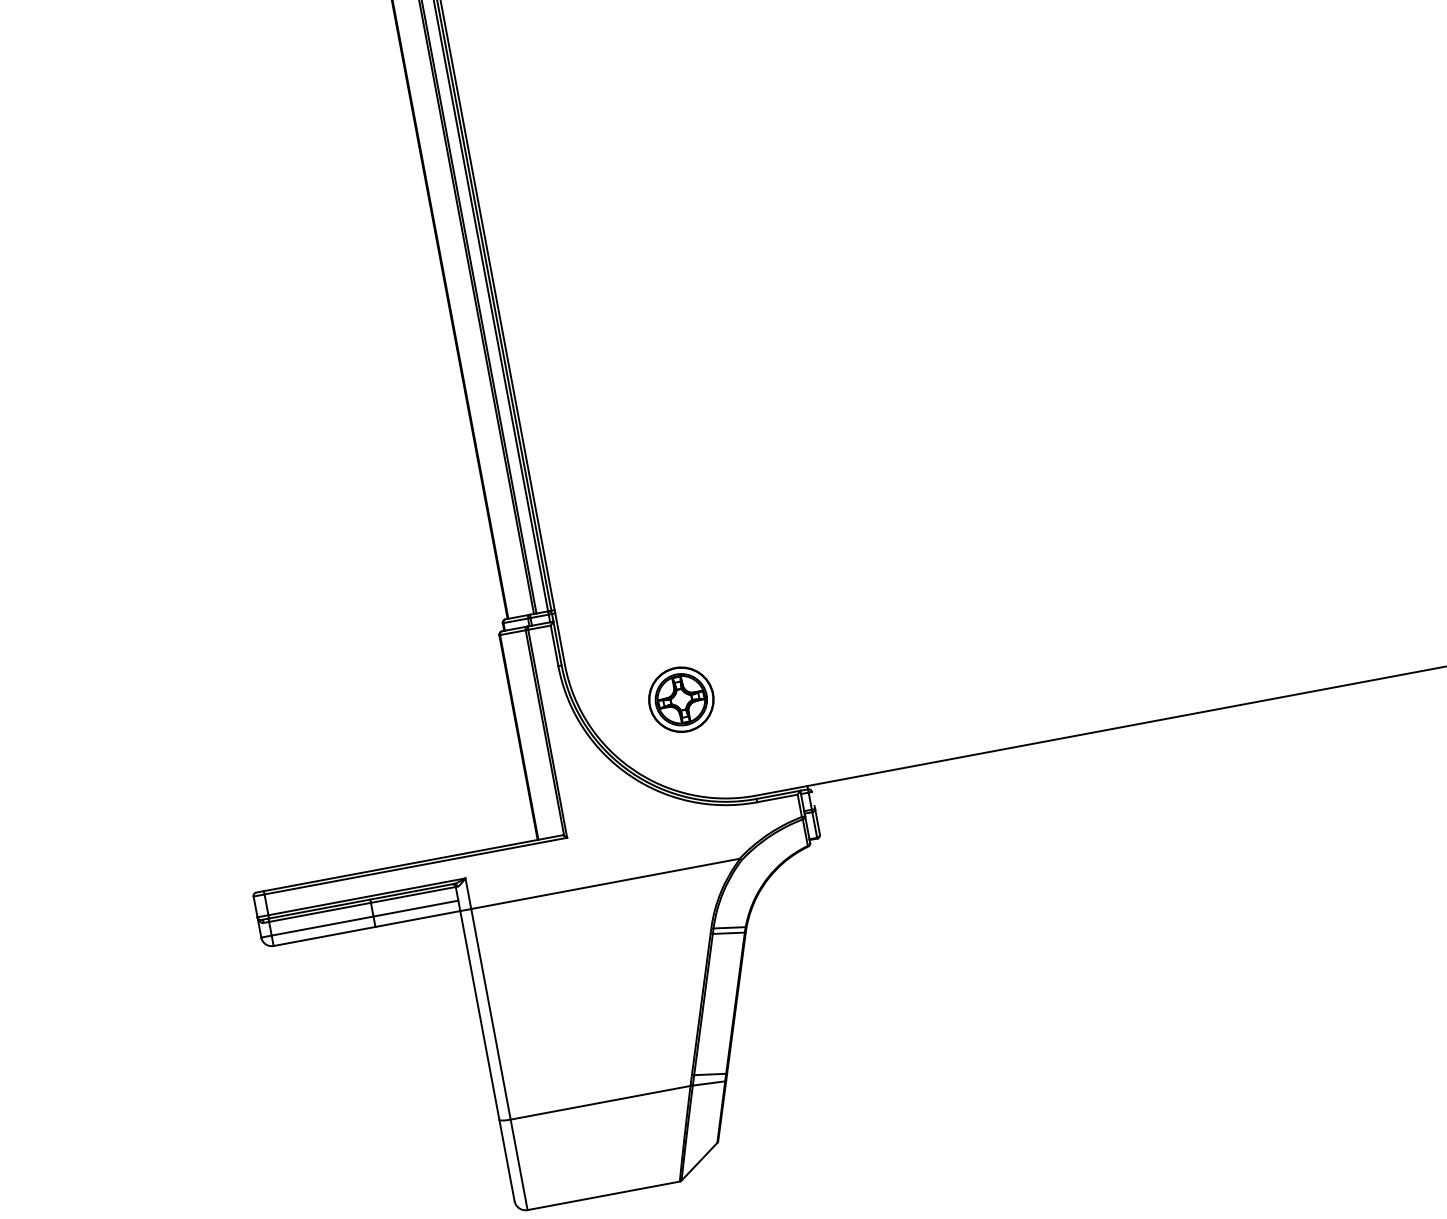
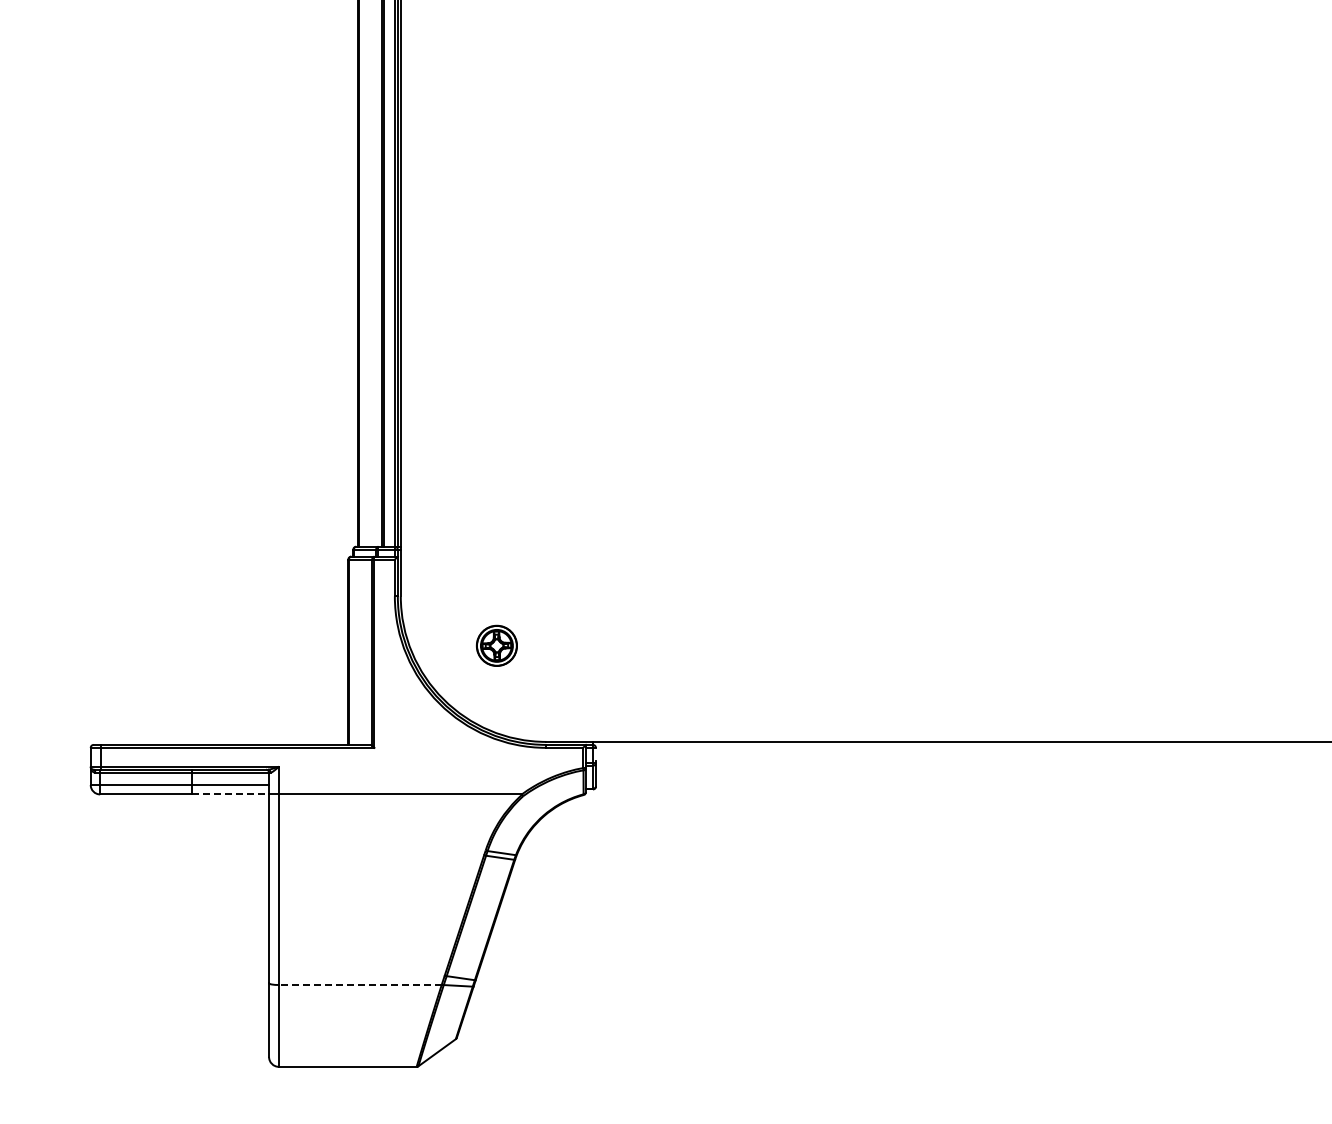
part: (680, 699) -> (496, 645), size x0.7
line: (418, 918) -> (231, 794), solid -> dashed
line: (599, 1103) -> (359, 985), solid -> dashed

